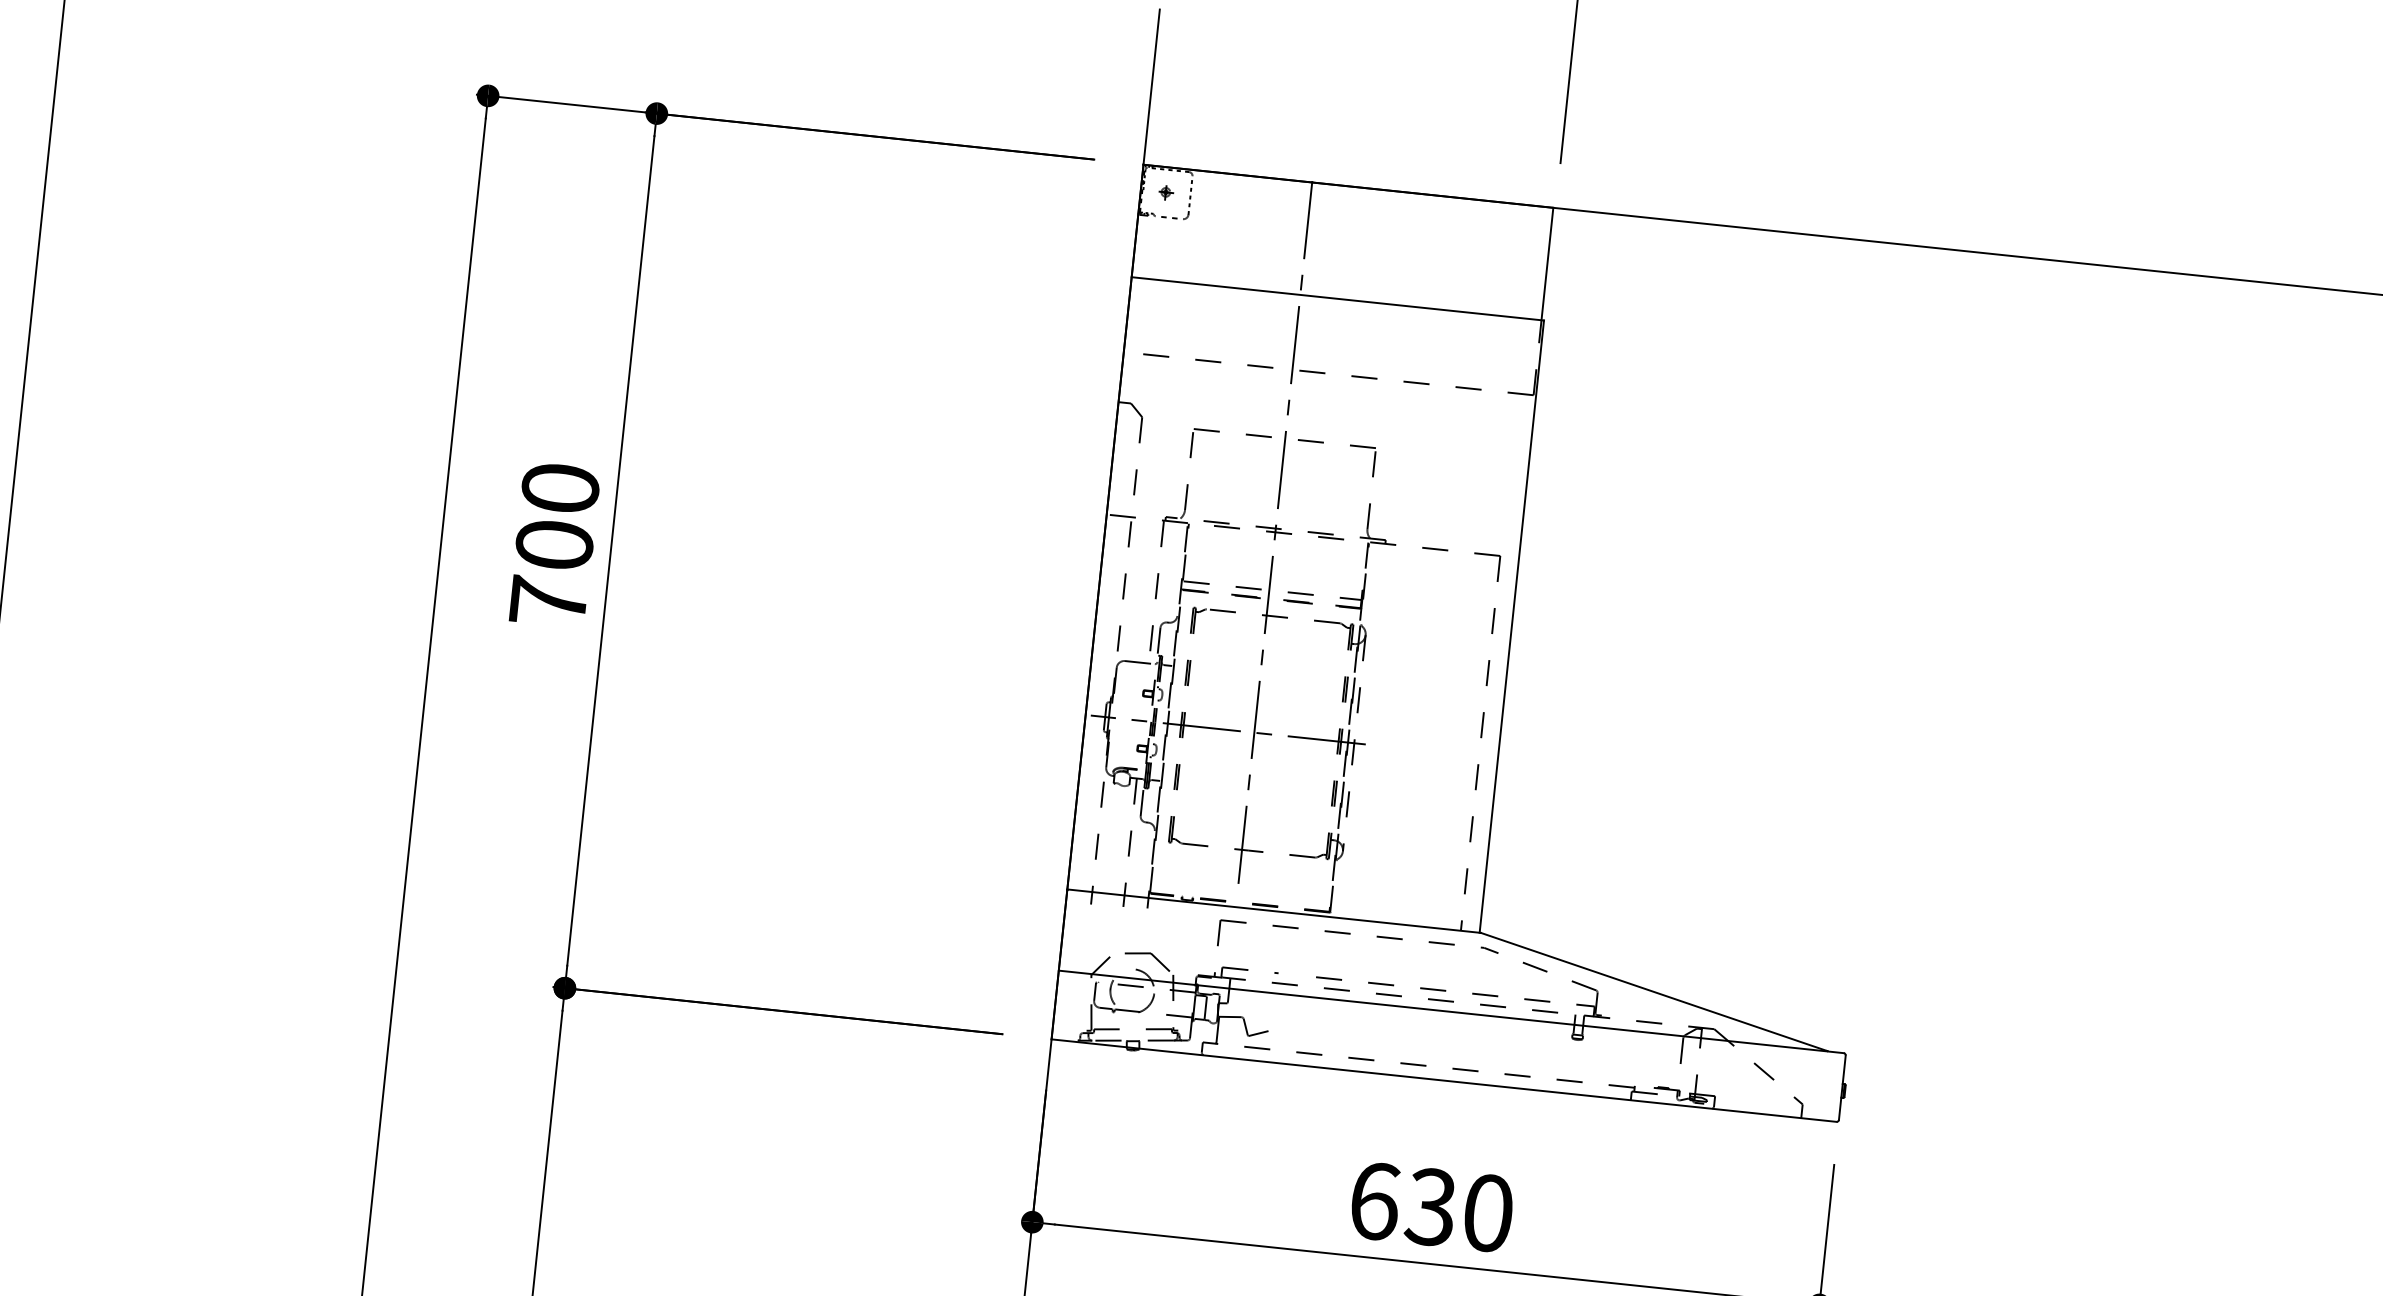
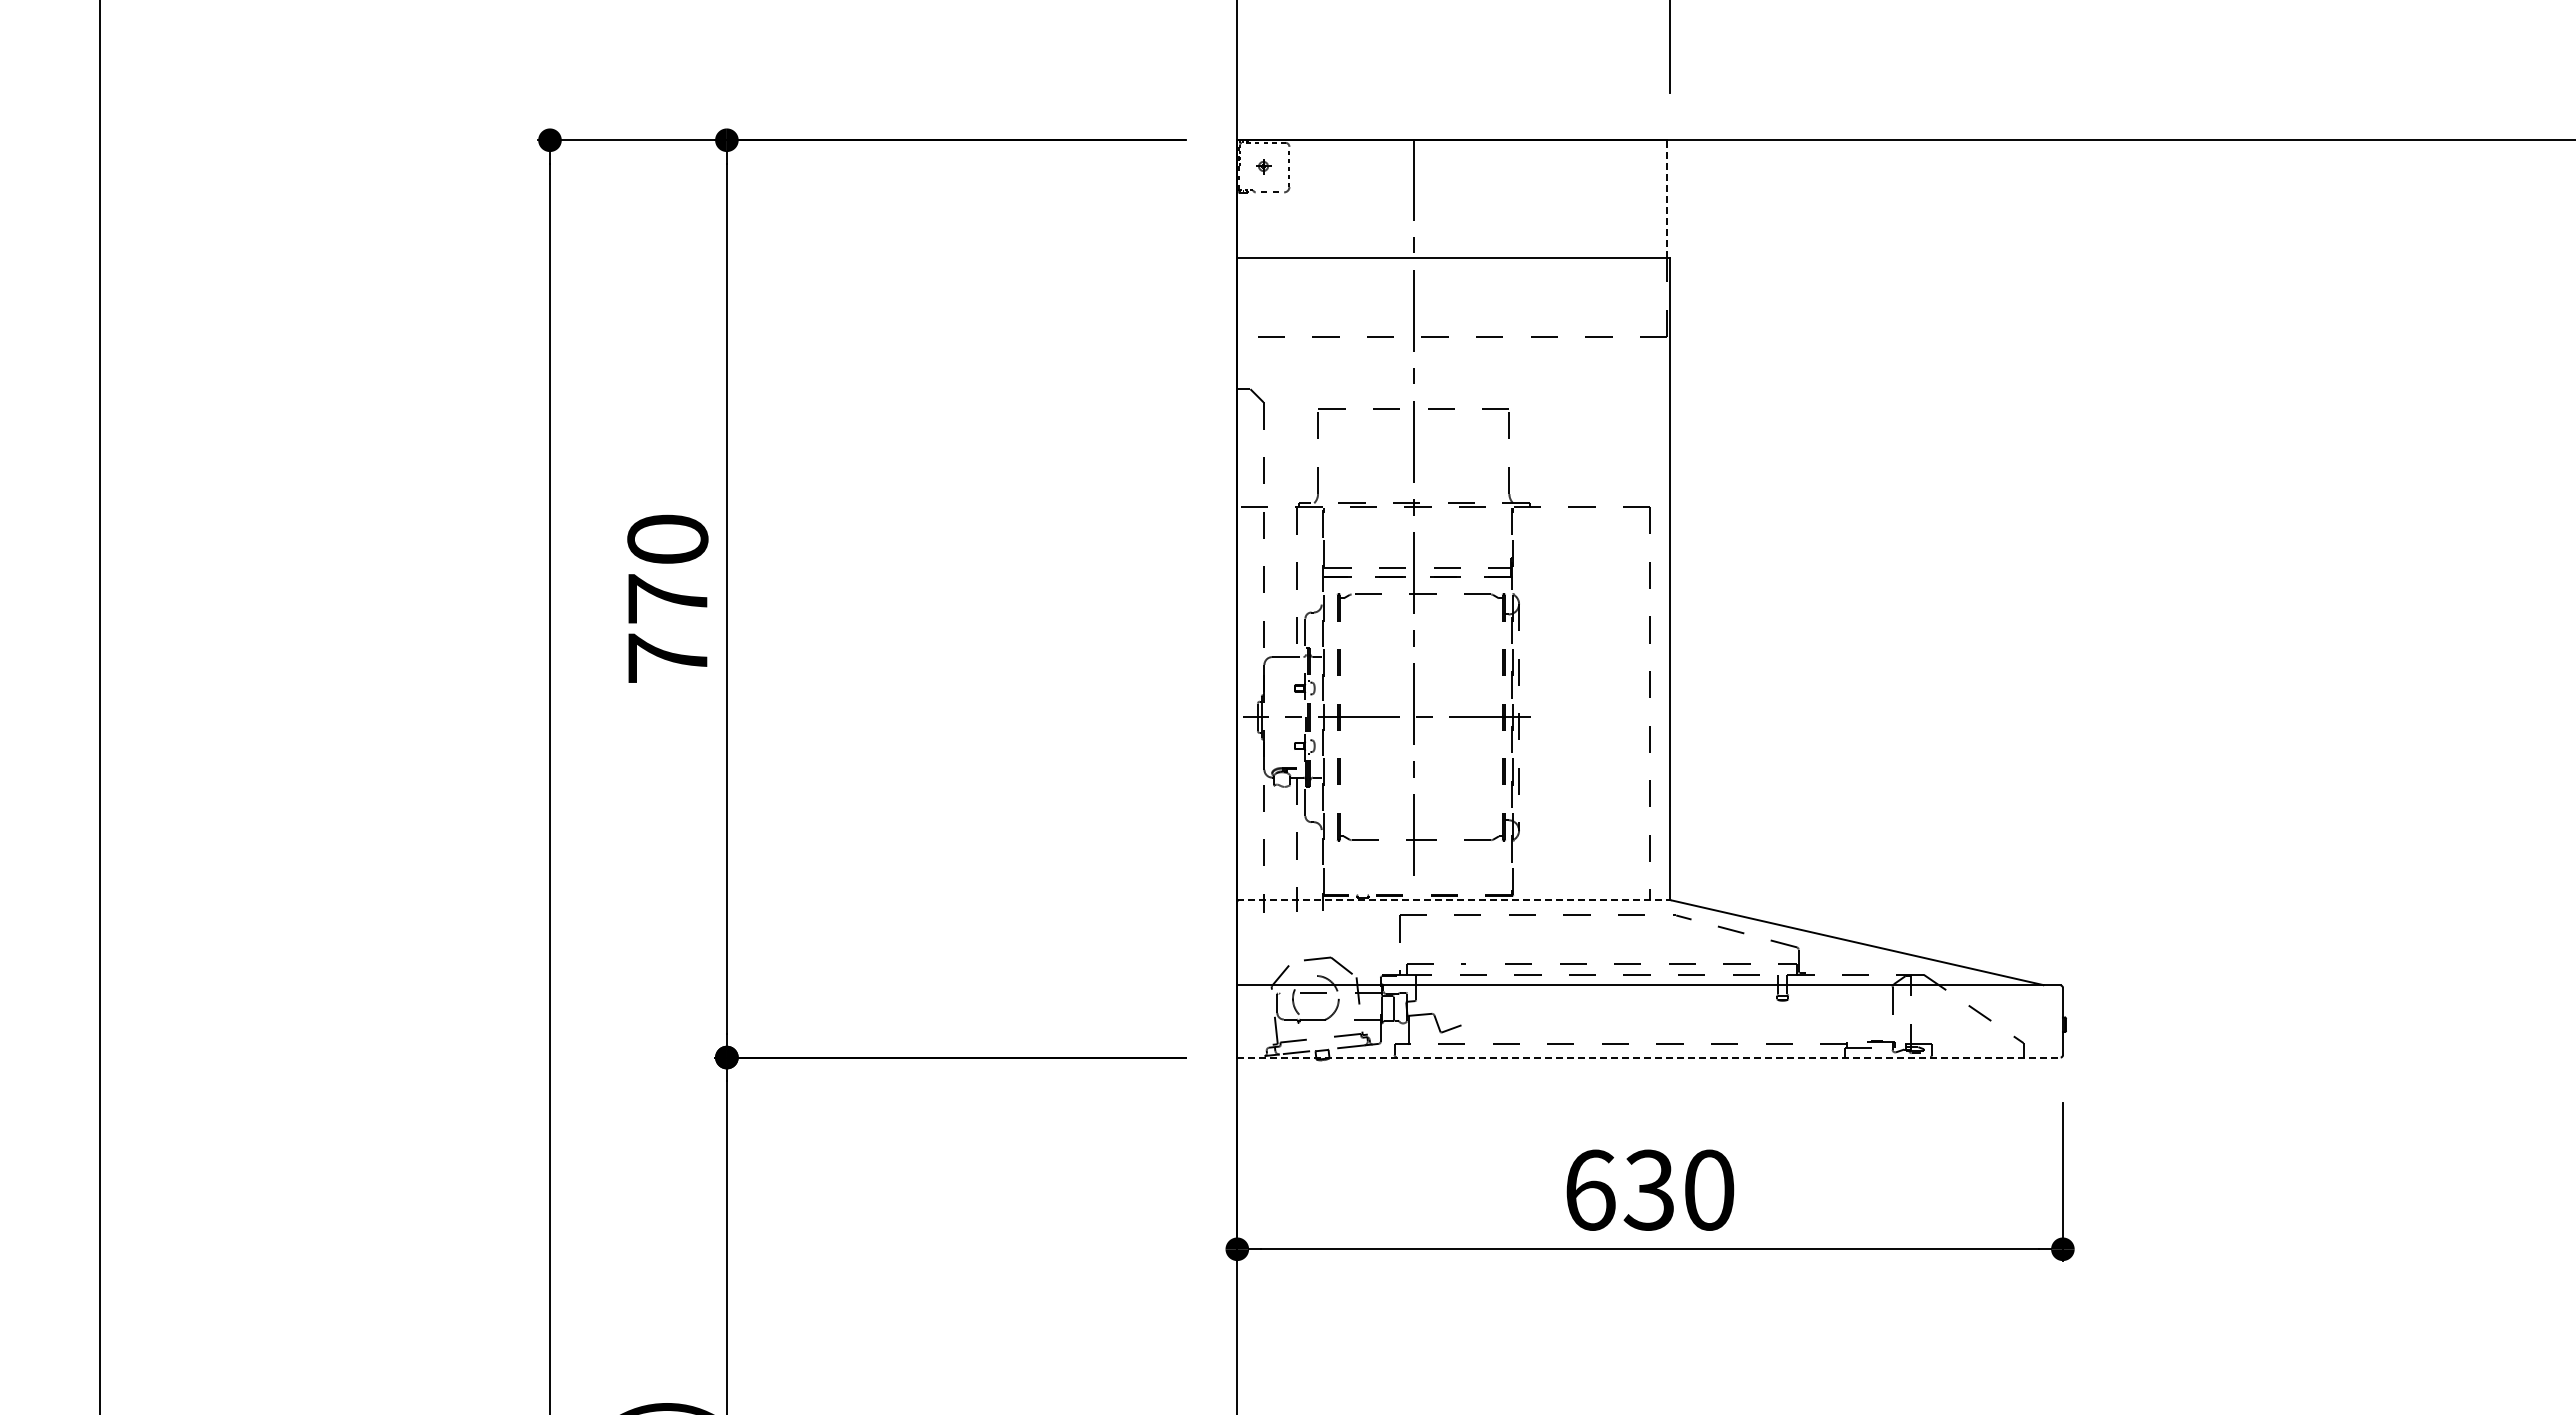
line: (1547, 264) -> (1667, 199), solid -> dashed
text: (554, 544) -> (667, 598), 700 -> 770
line: (1274, 911) -> (1454, 900), solid -> dashed
line: (1444, 1080) -> (1649, 1057), solid -> dashed

